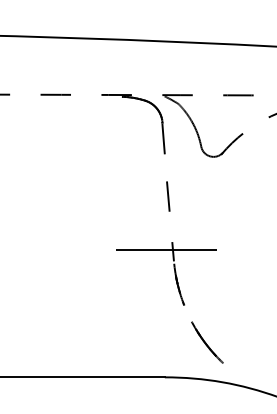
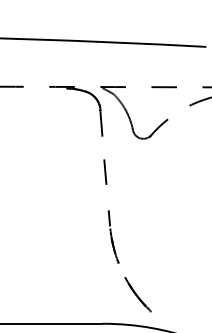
line: (165, 250) -> (103, 217), removed

